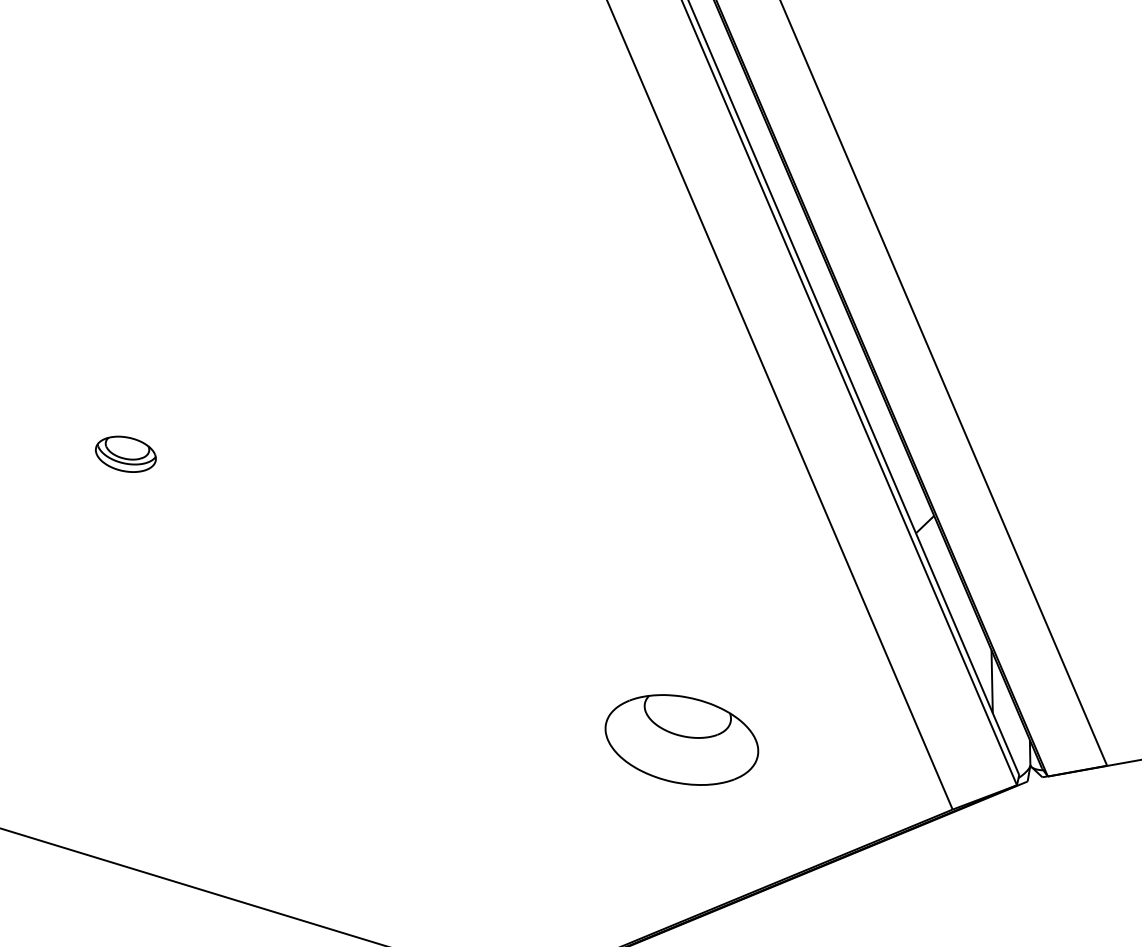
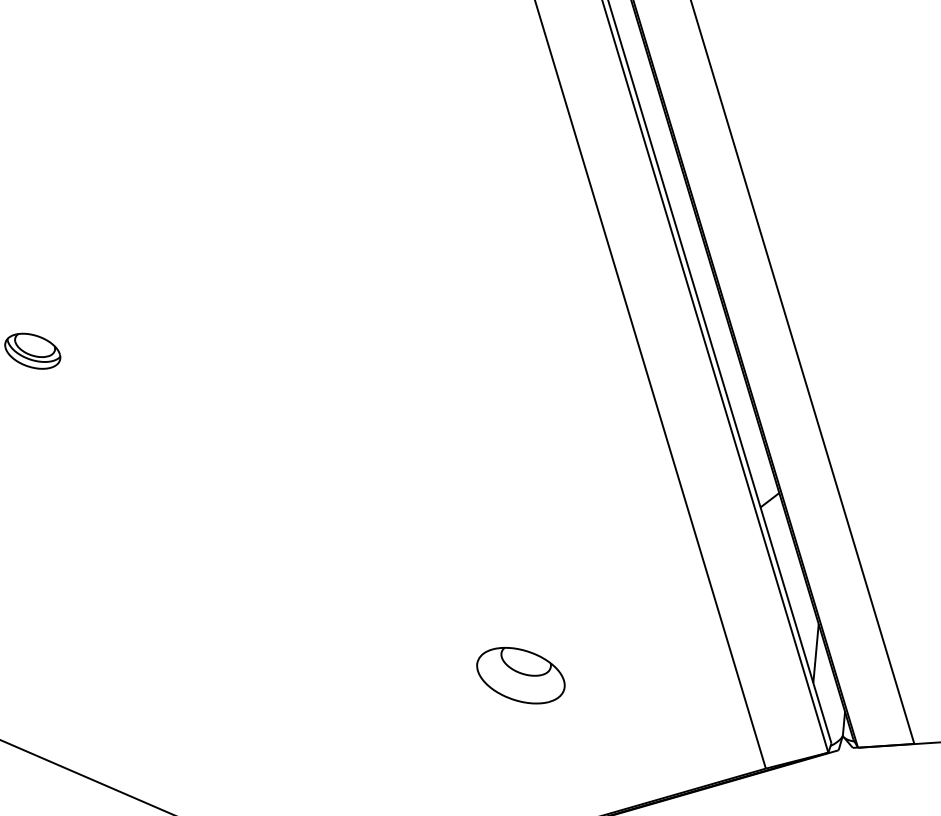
part: (681, 740) -> (520, 675), size x0.62

